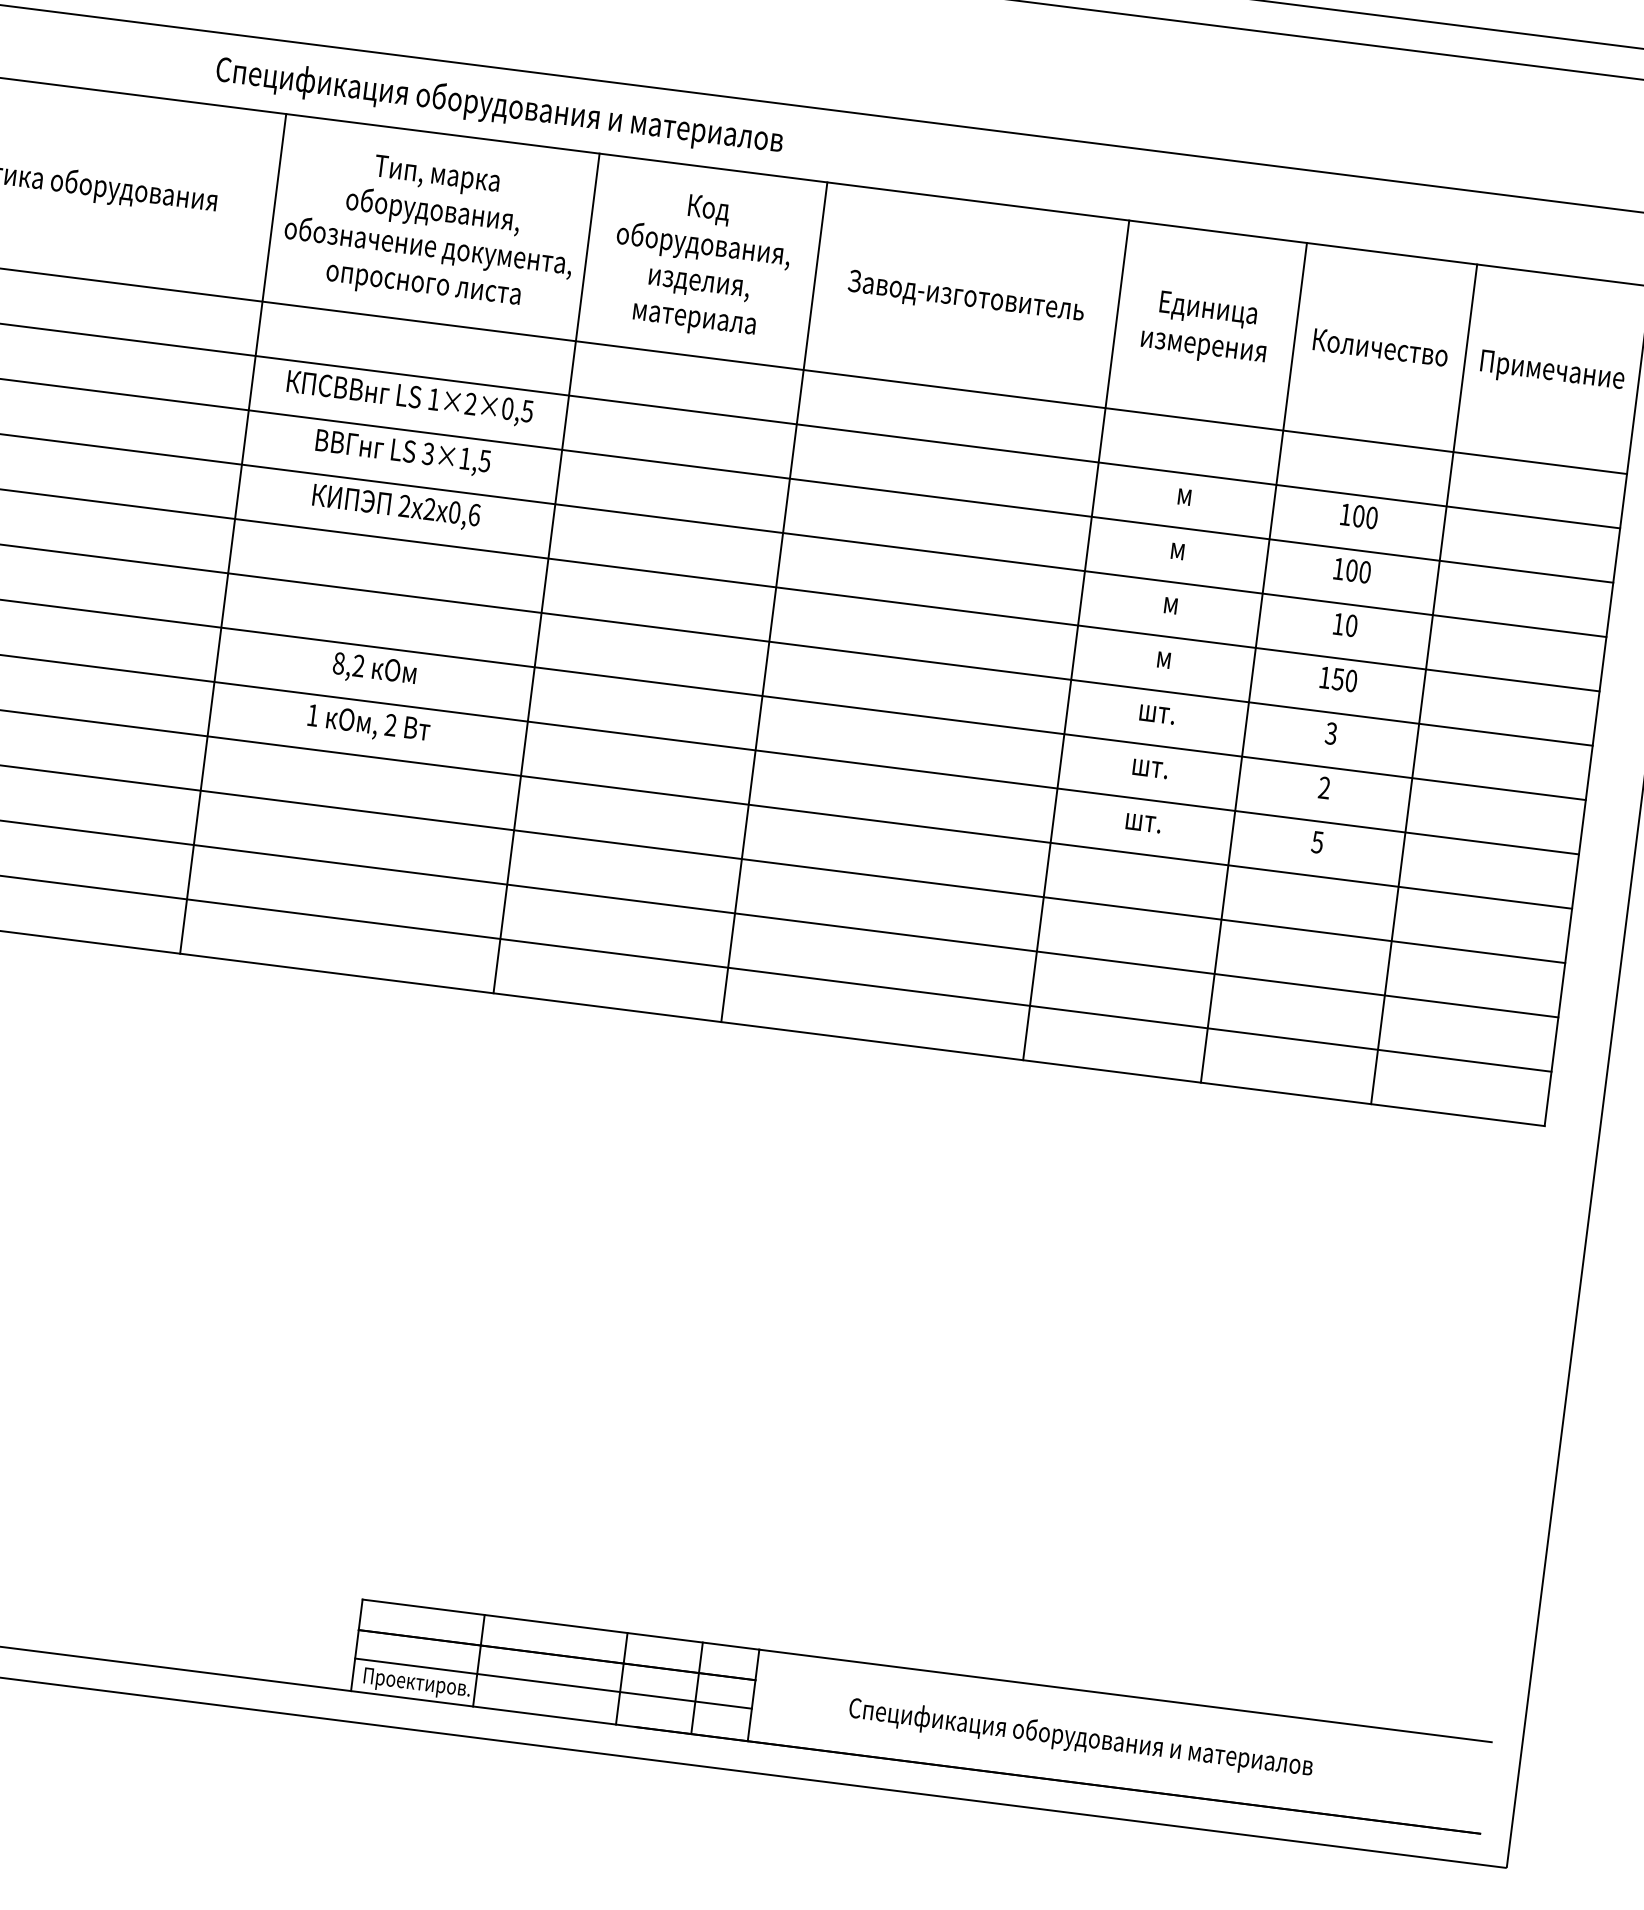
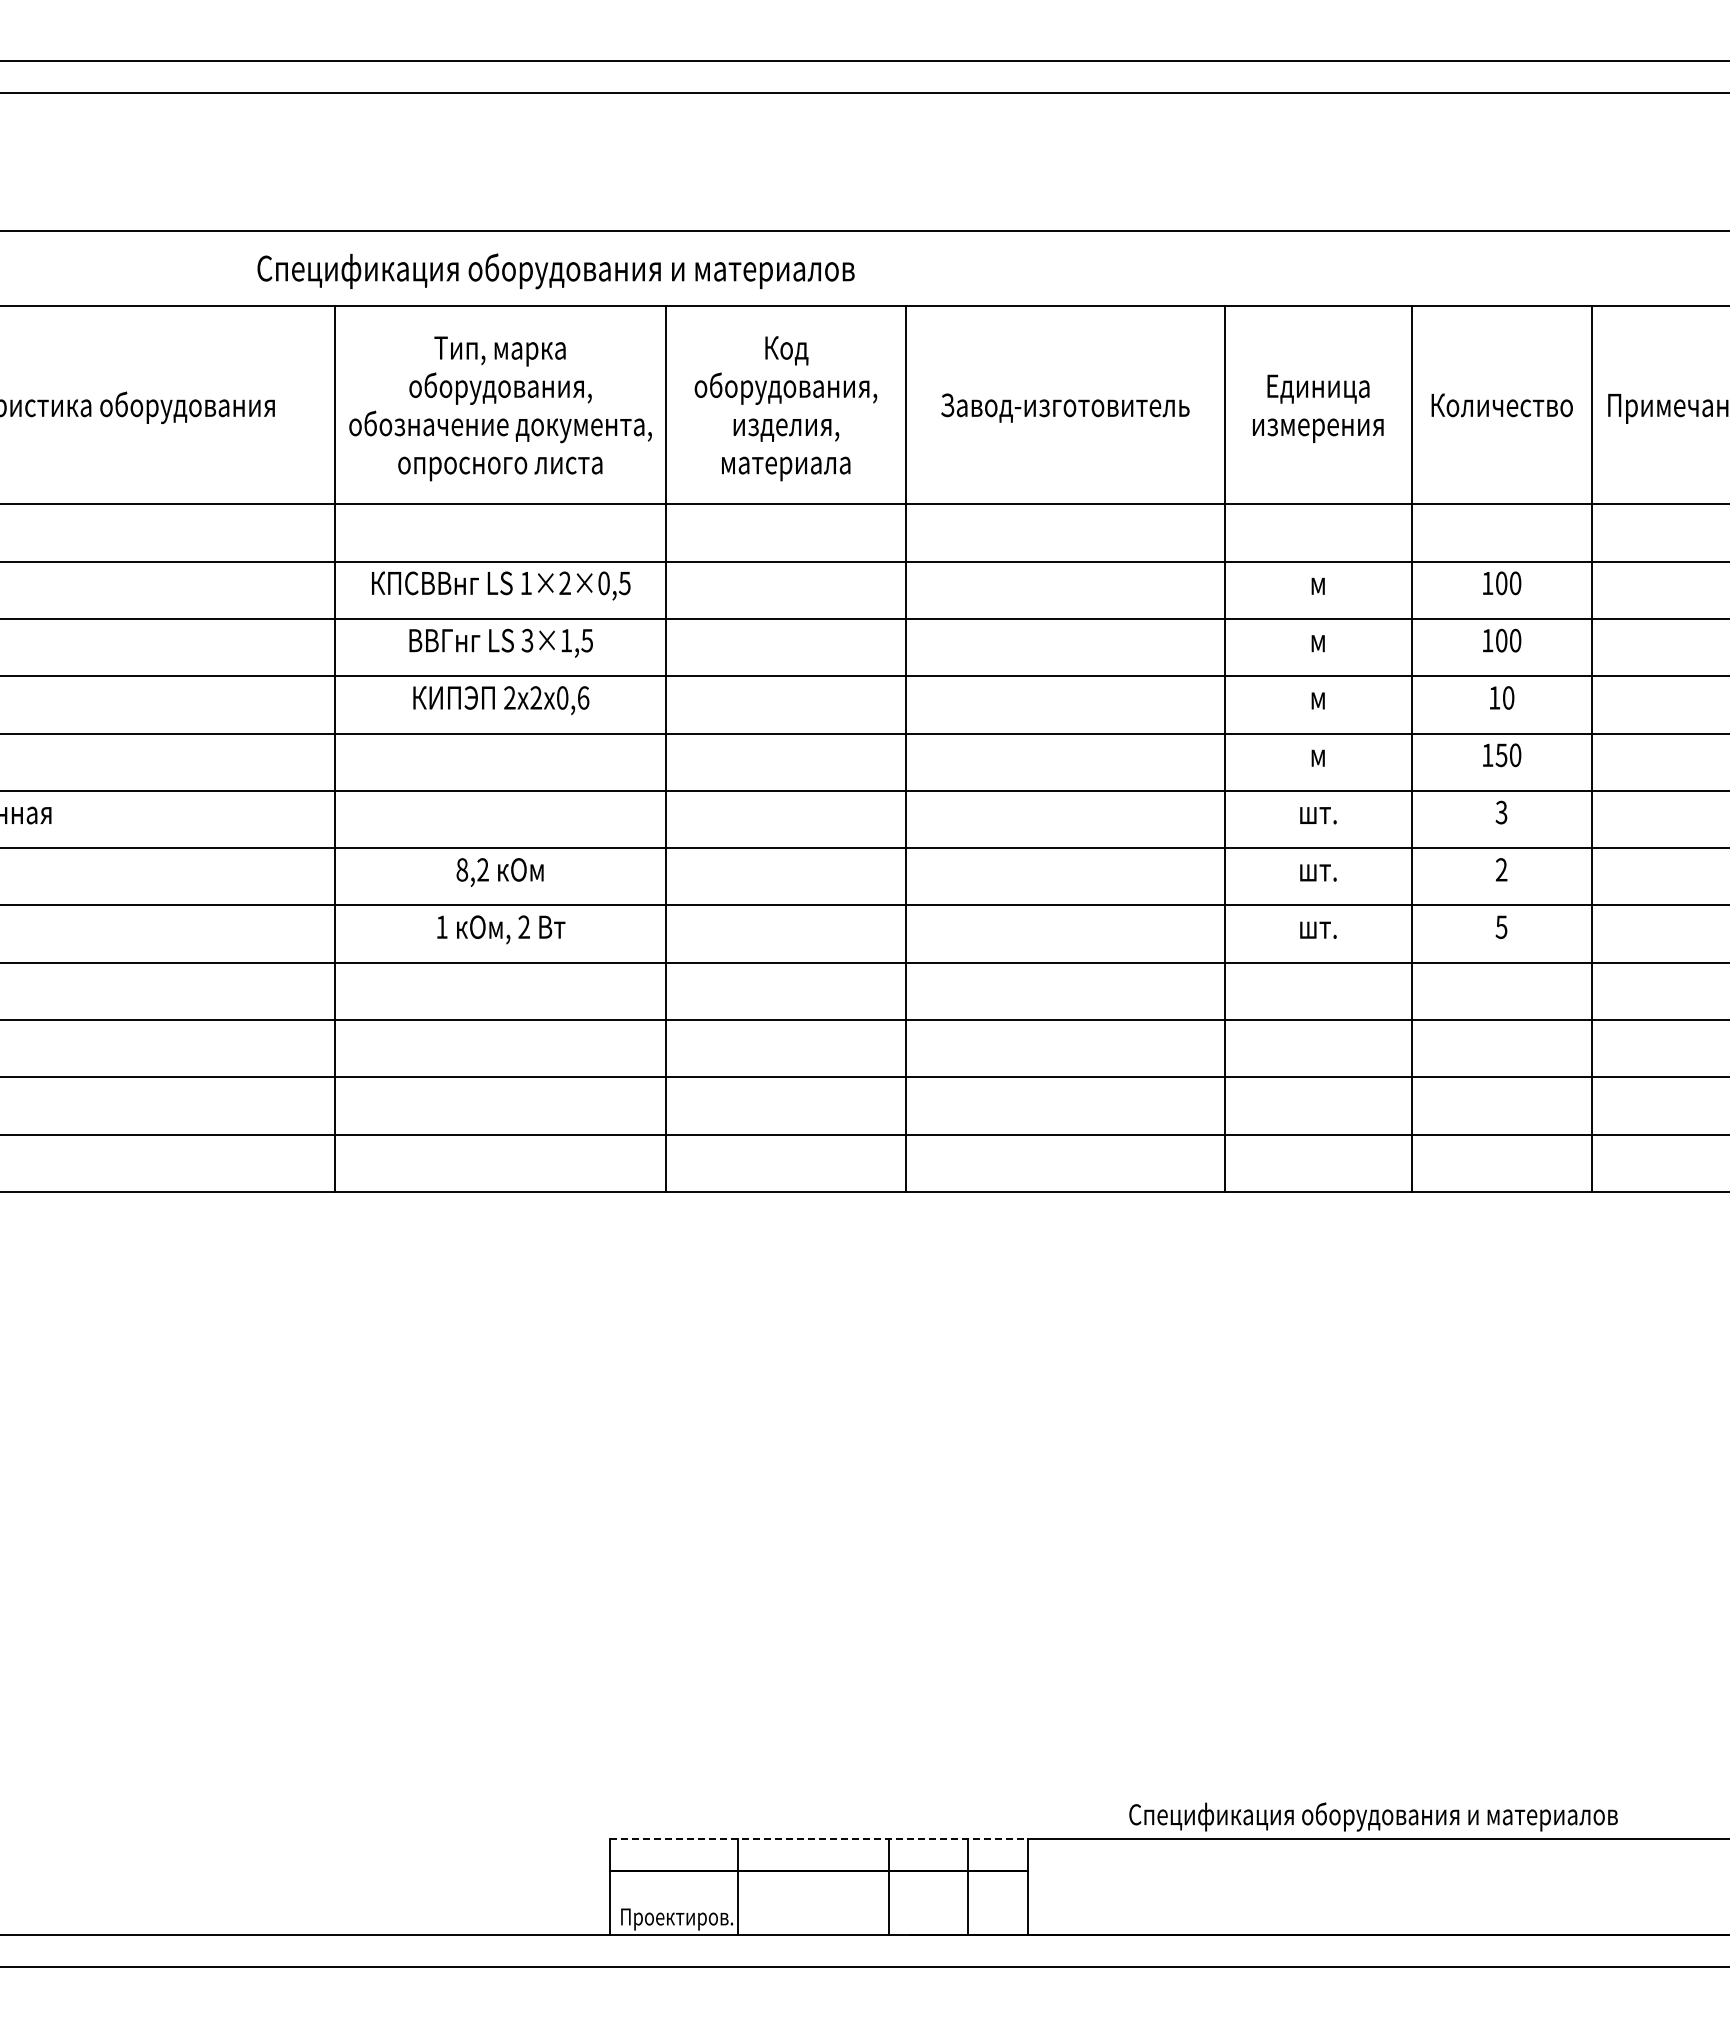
line: (561, 1624) -> (819, 1838), solid -> dashed
line: (553, 1683) -> (818, 1900), removed
text: (1080, 1738) -> (1373, 1816), moved

